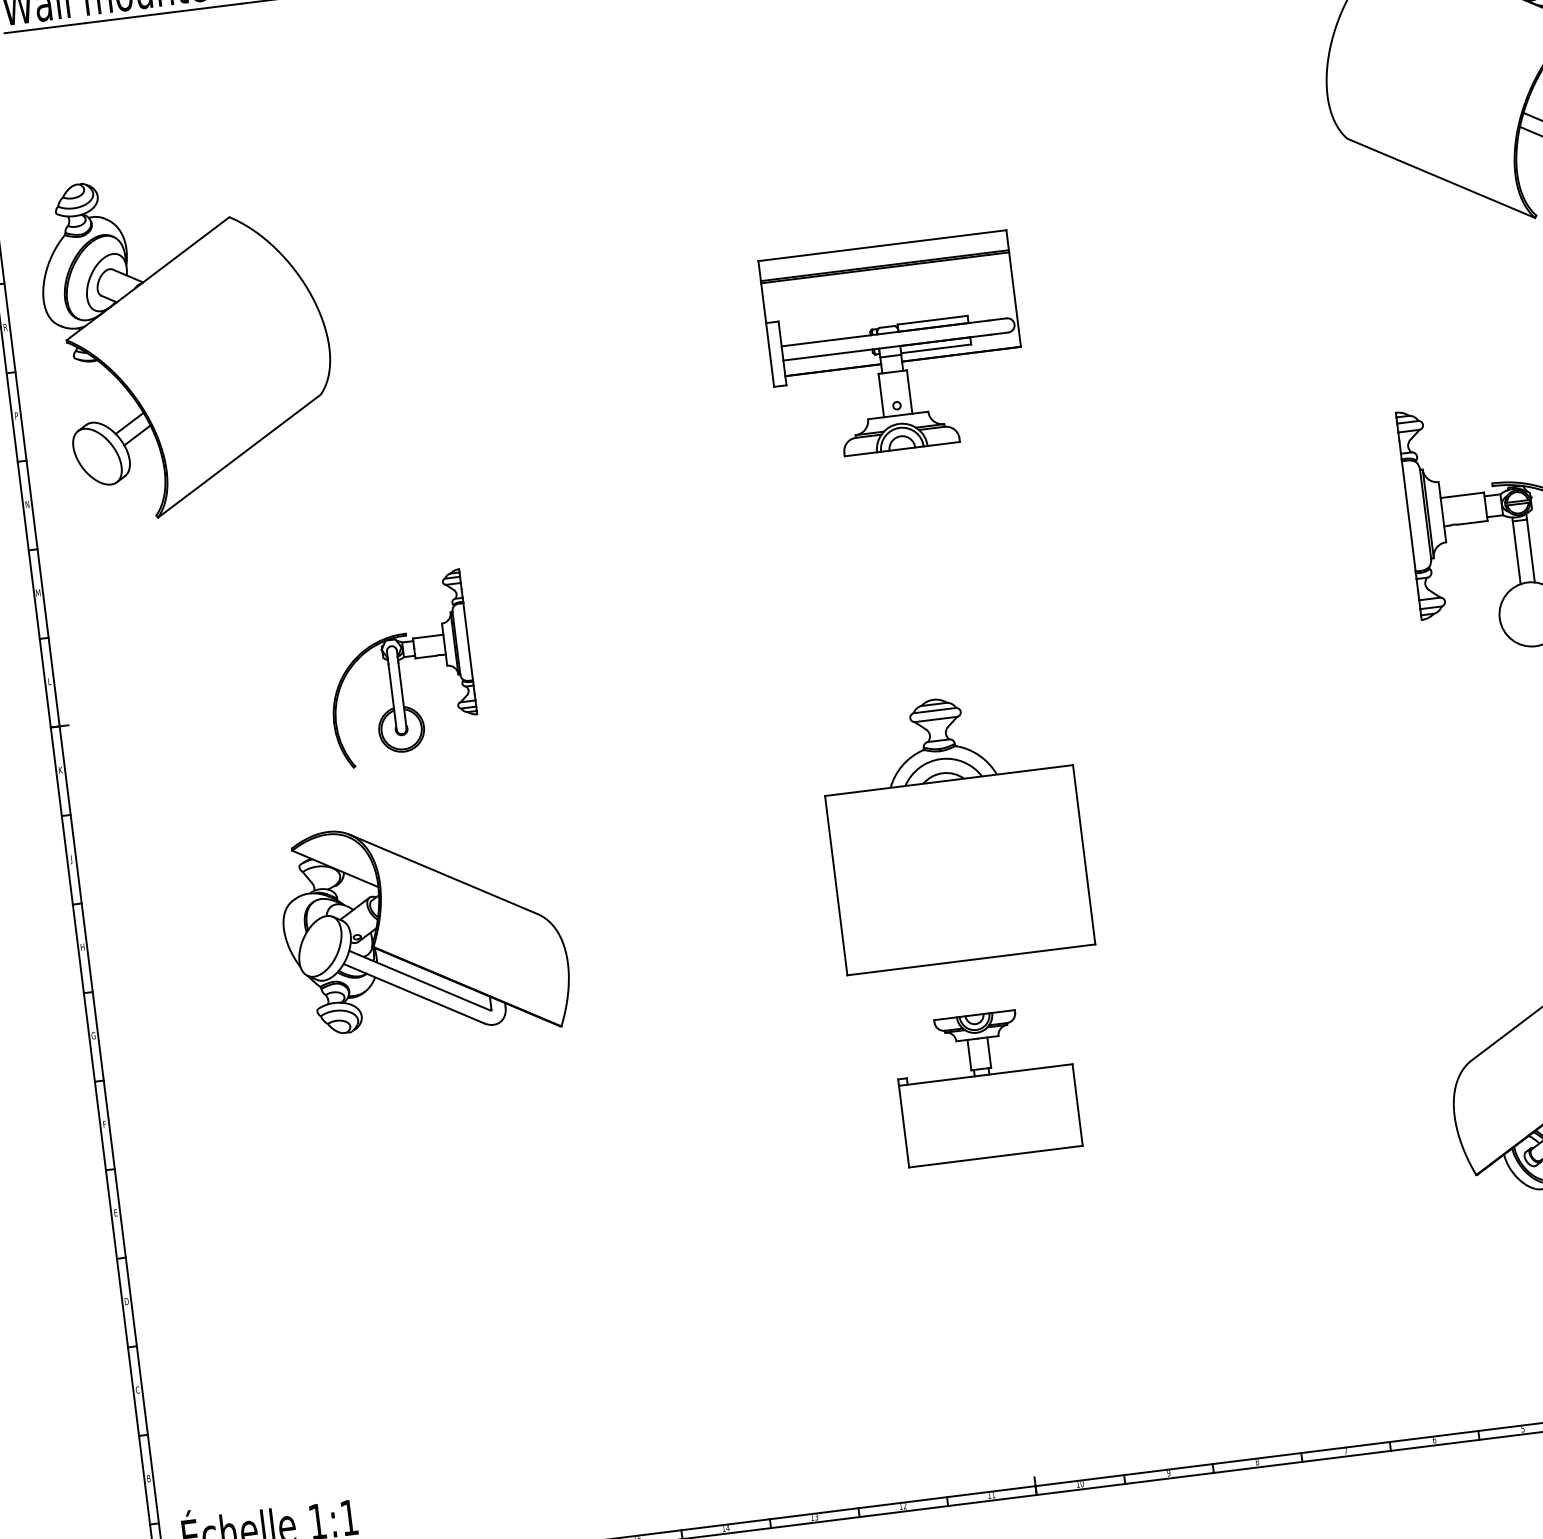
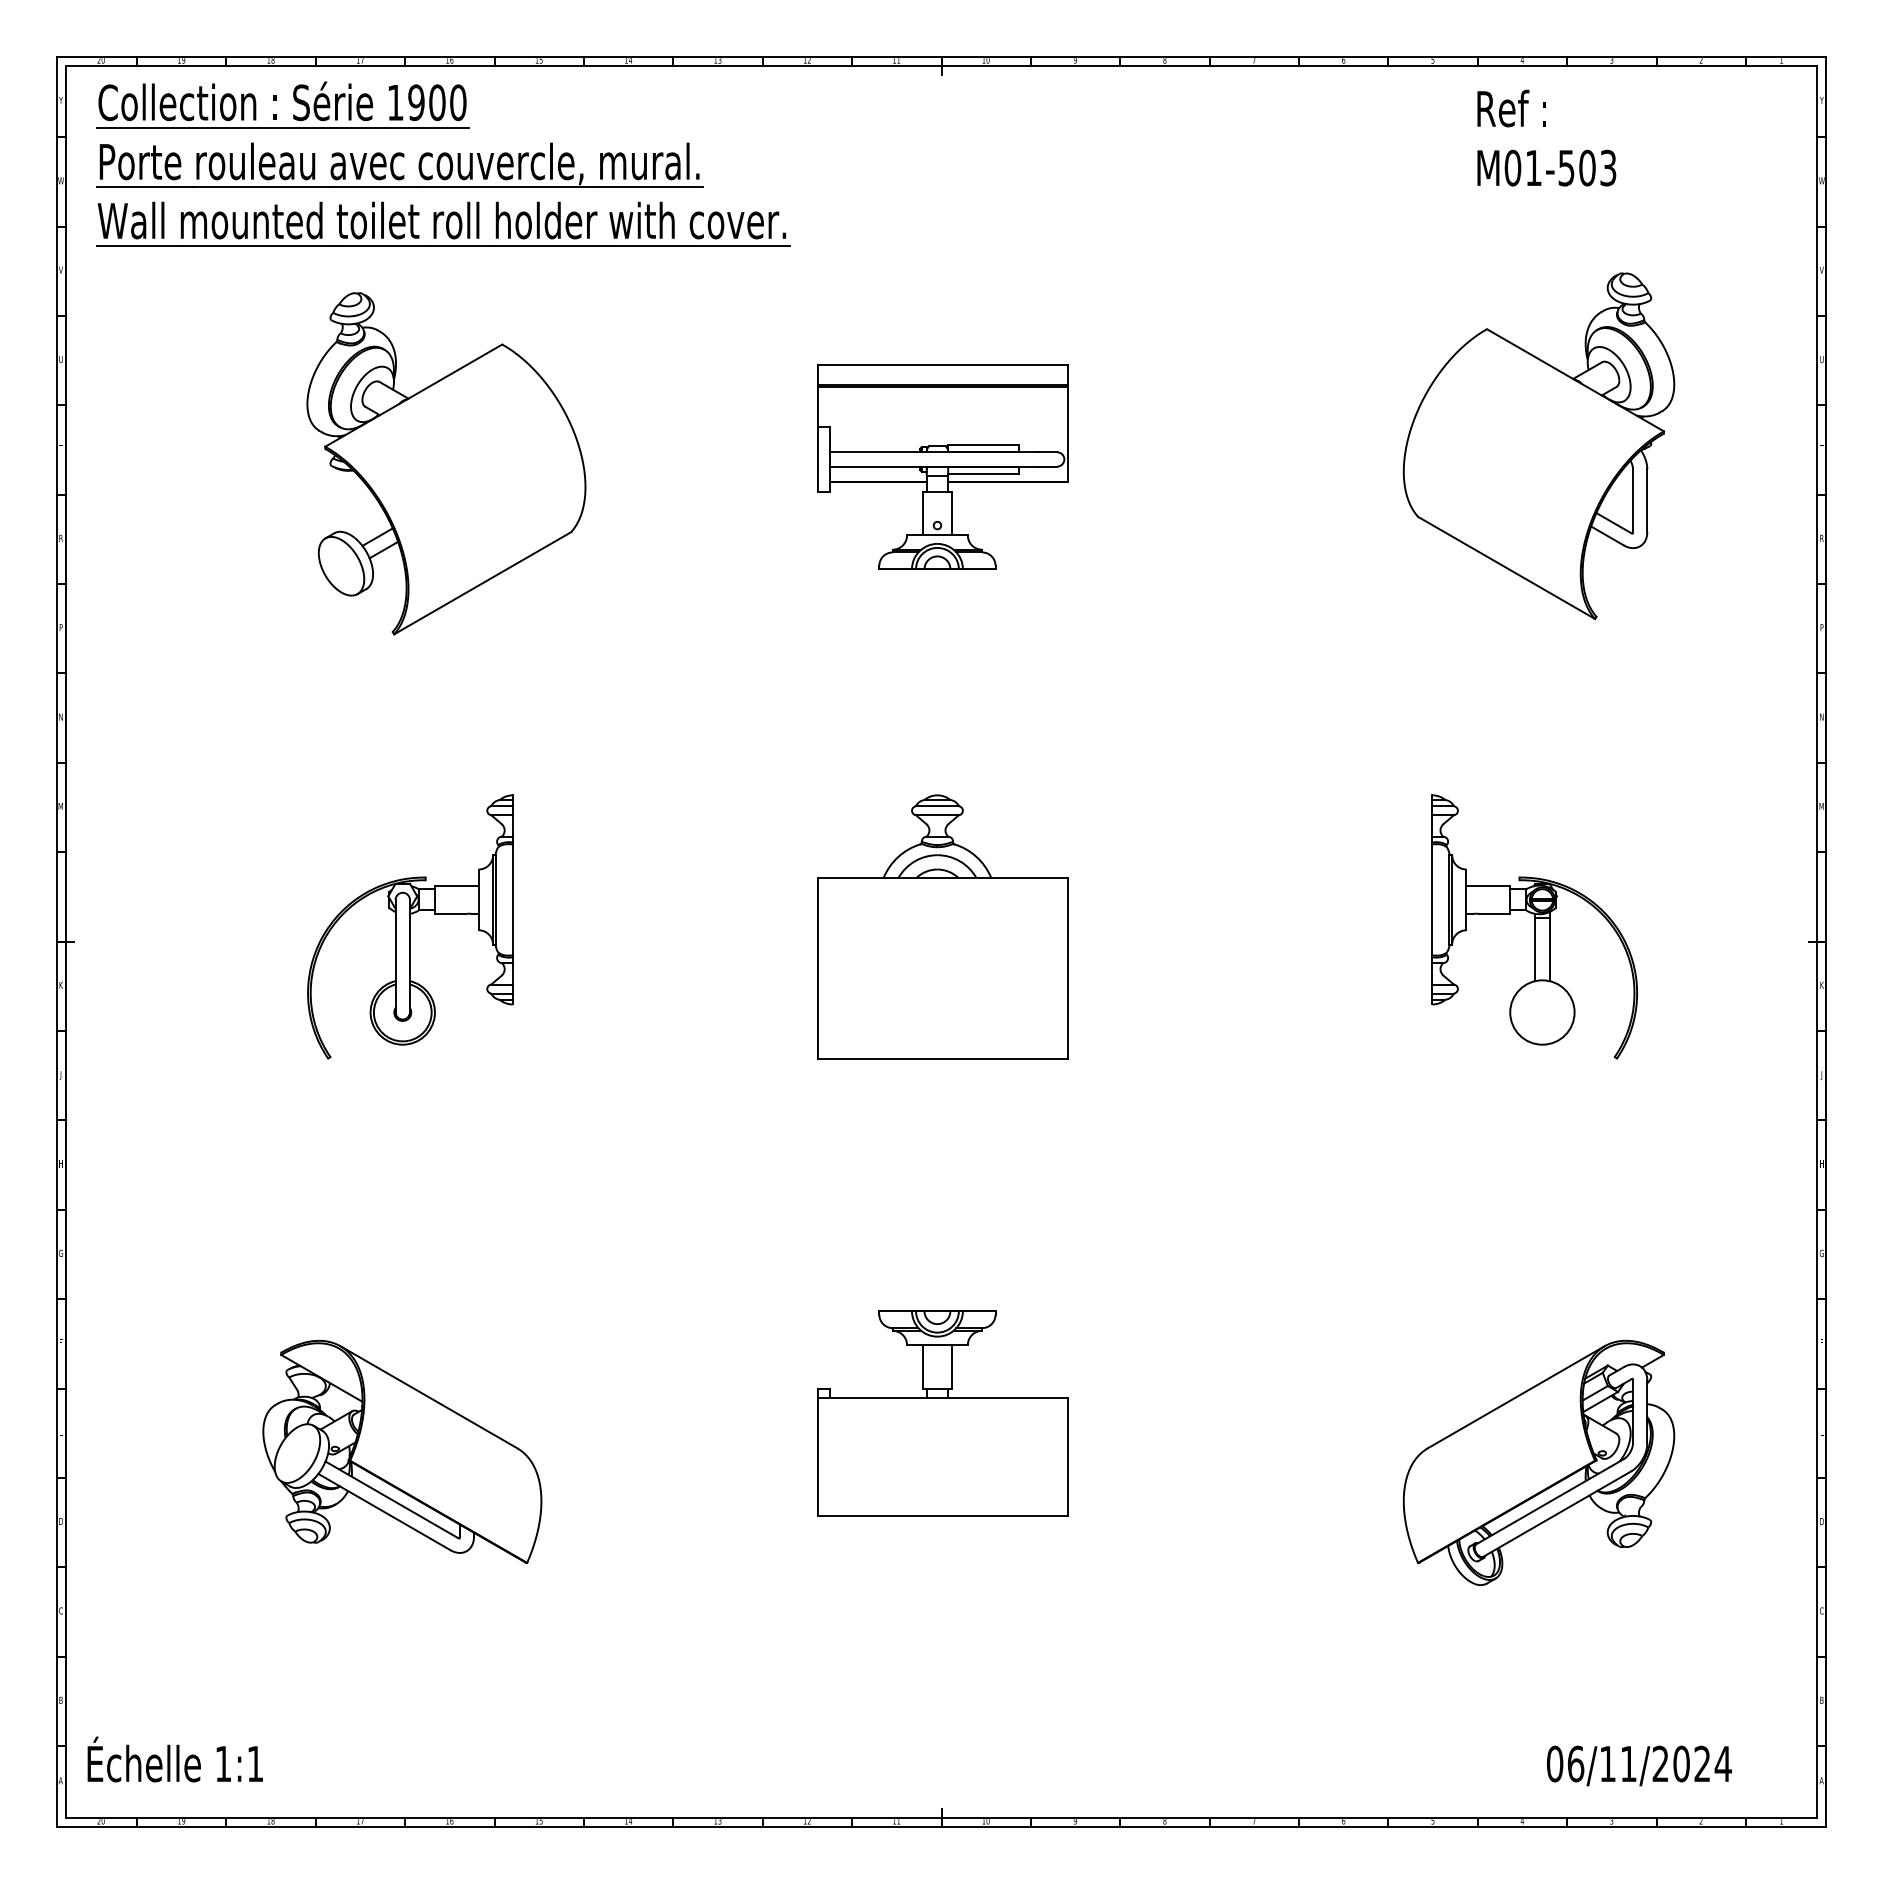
part: (188, 341) -> (446, 463), moved
part: (894, 346) -> (942, 466), moved
part: (399, 668) -> (410, 926), size x1.43
part: (954, 829) -> (942, 926), moved
part: (424, 931) -> (402, 1451), moved
part: (986, 1085) -> (942, 1413), size x1.43

